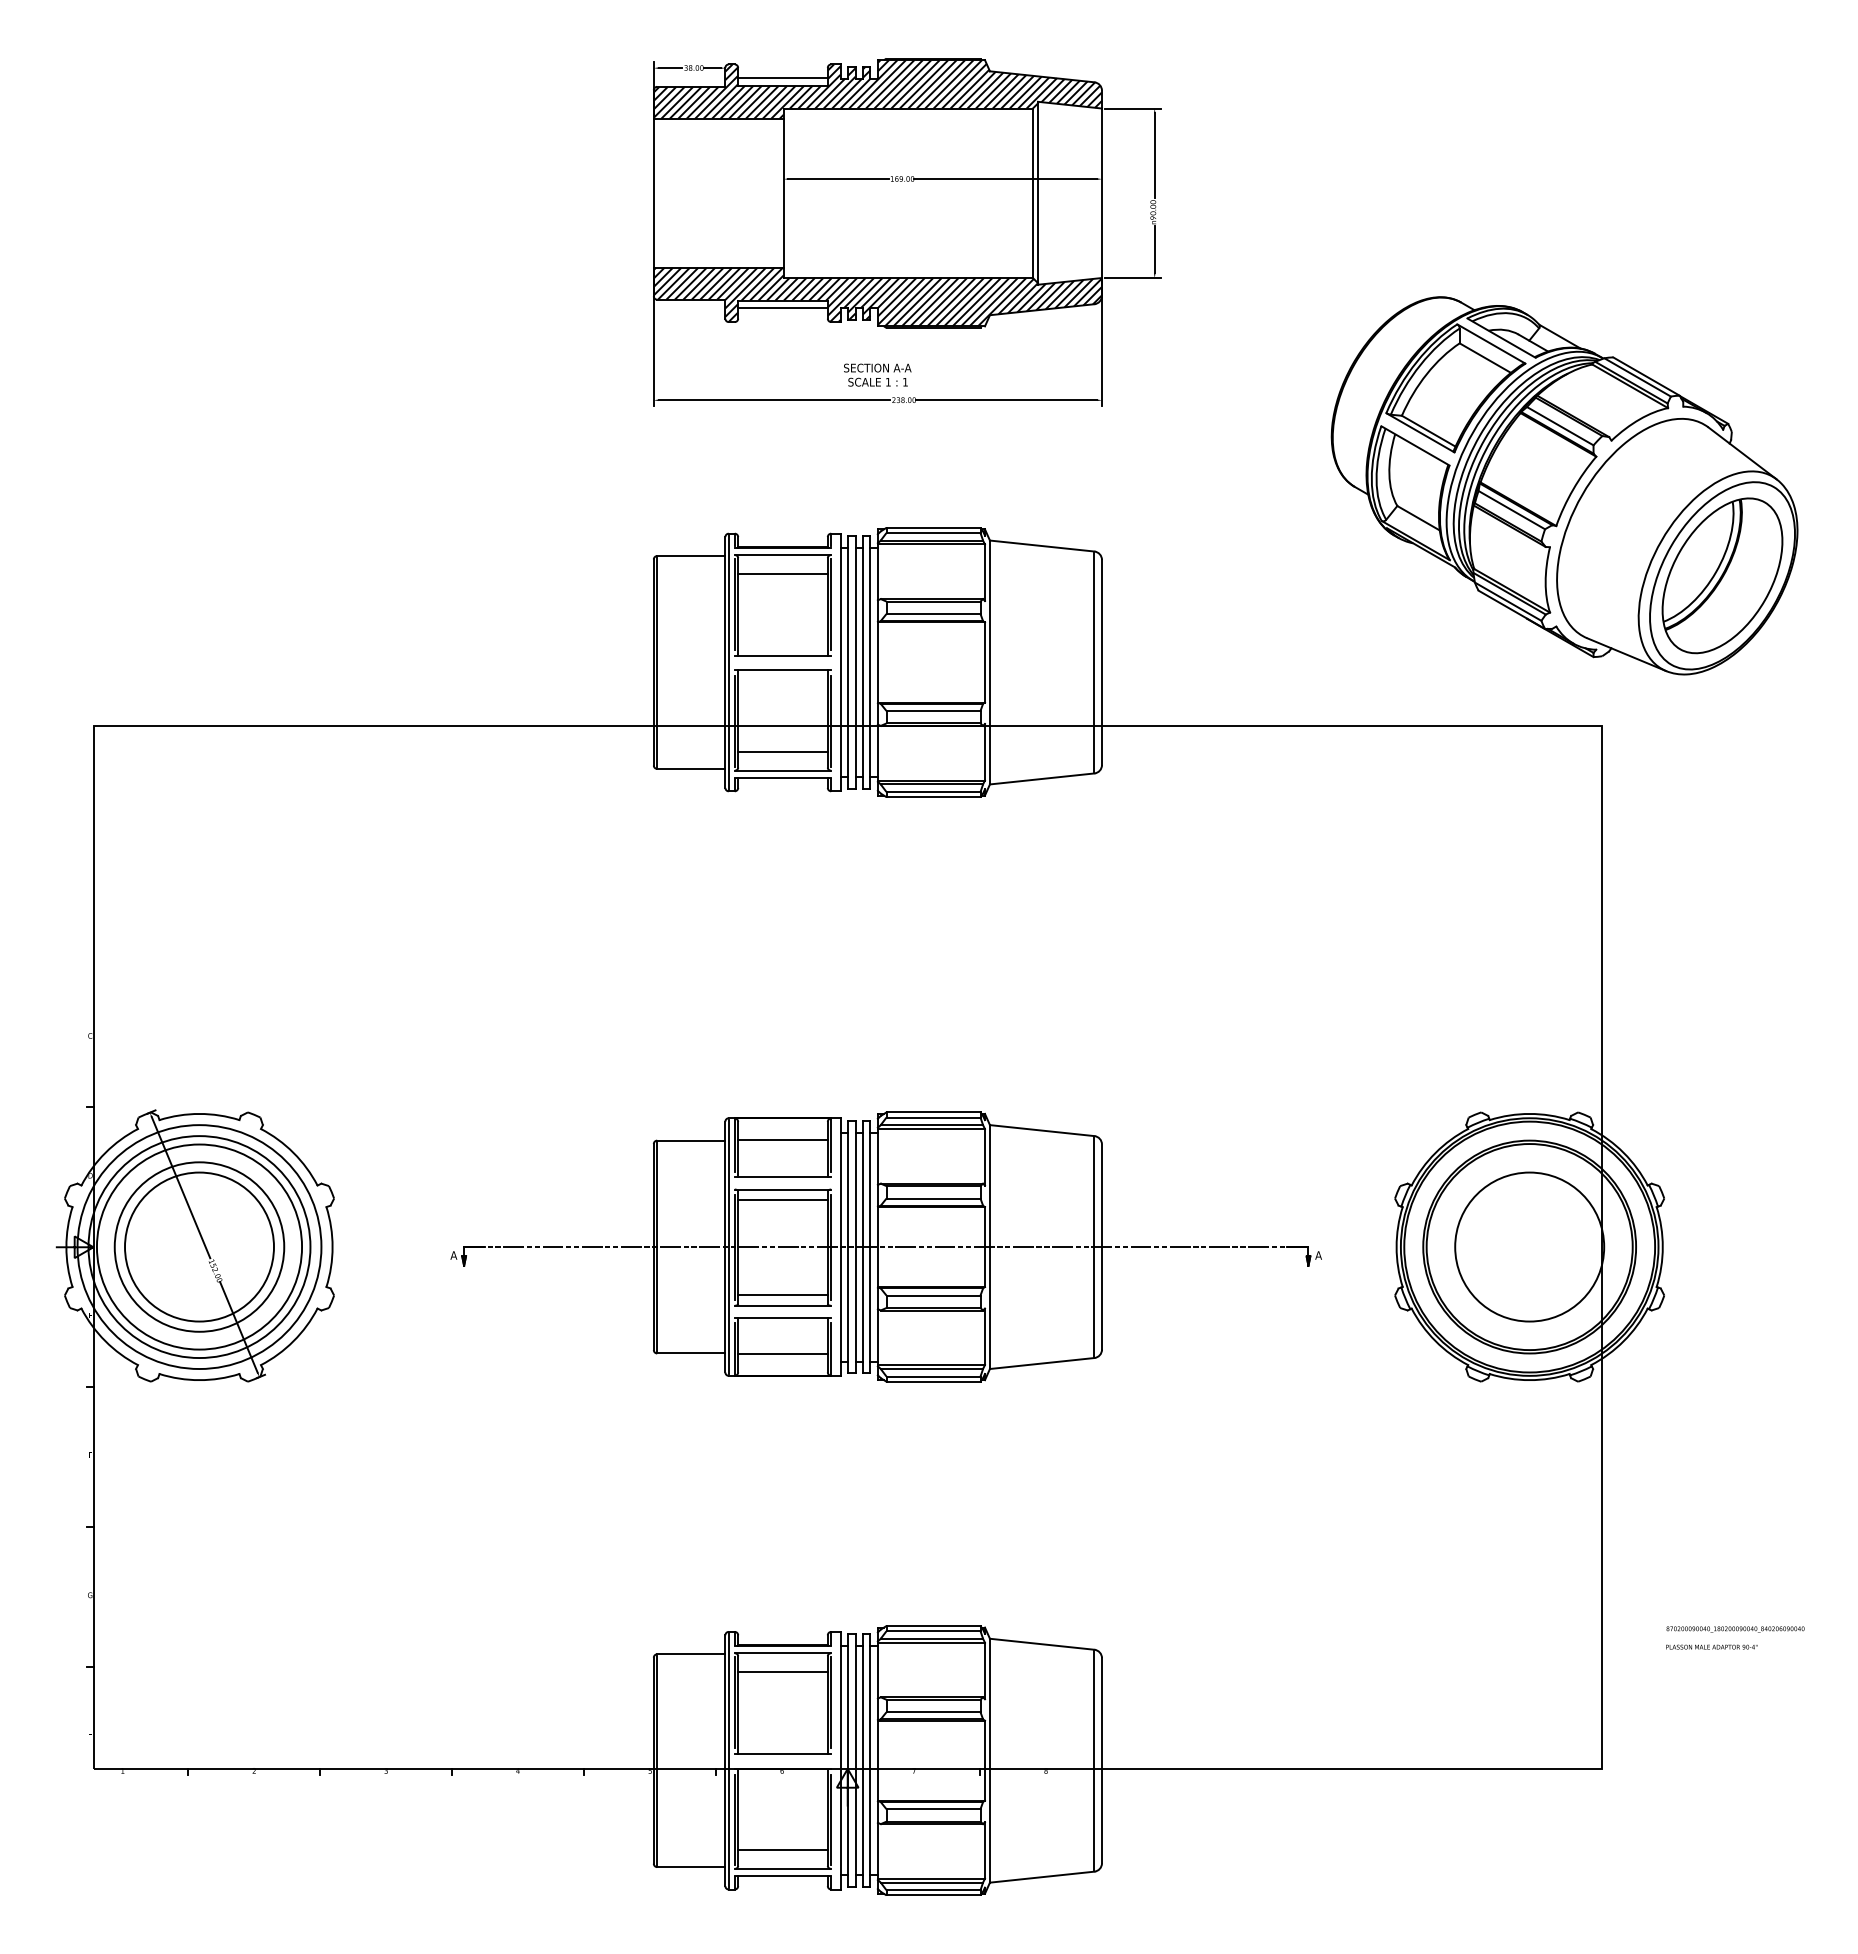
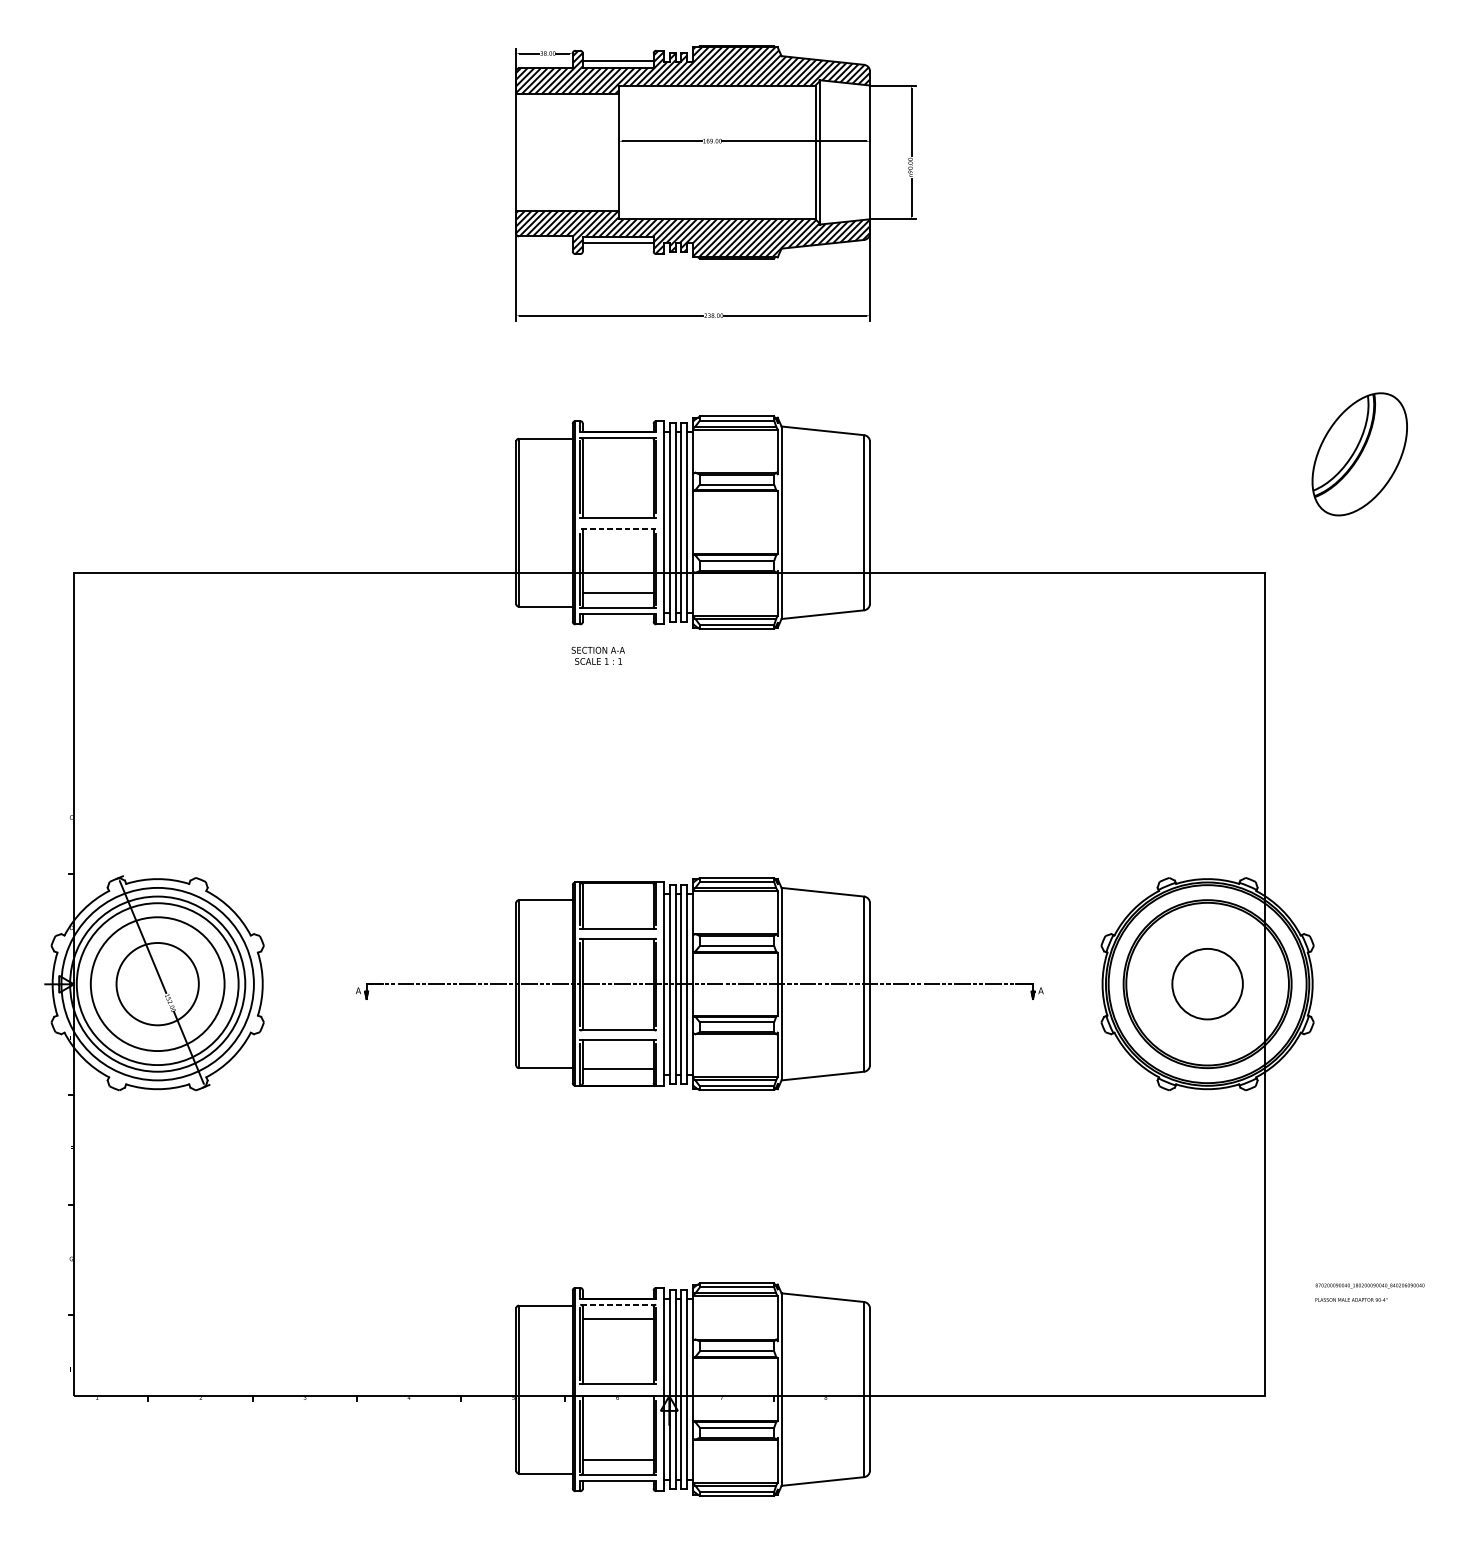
text: (877, 374) -> (598, 655), moved
part: (1564, 485) -> (1235, 383), removed
line: (782, 573) -> (617, 452), removed
line: (782, 670) -> (617, 529), solid -> dashed
line: (782, 1140) -> (617, 900), removed
line: (782, 1200) -> (617, 947), removed
circle: (199, 1246) -> (157, 983), size x0.7
circle: (1529, 1246) -> (1207, 983), size x0.6
line: (782, 1295) -> (617, 1022), removed
line: (782, 1653) -> (617, 1304), solid -> dashed

